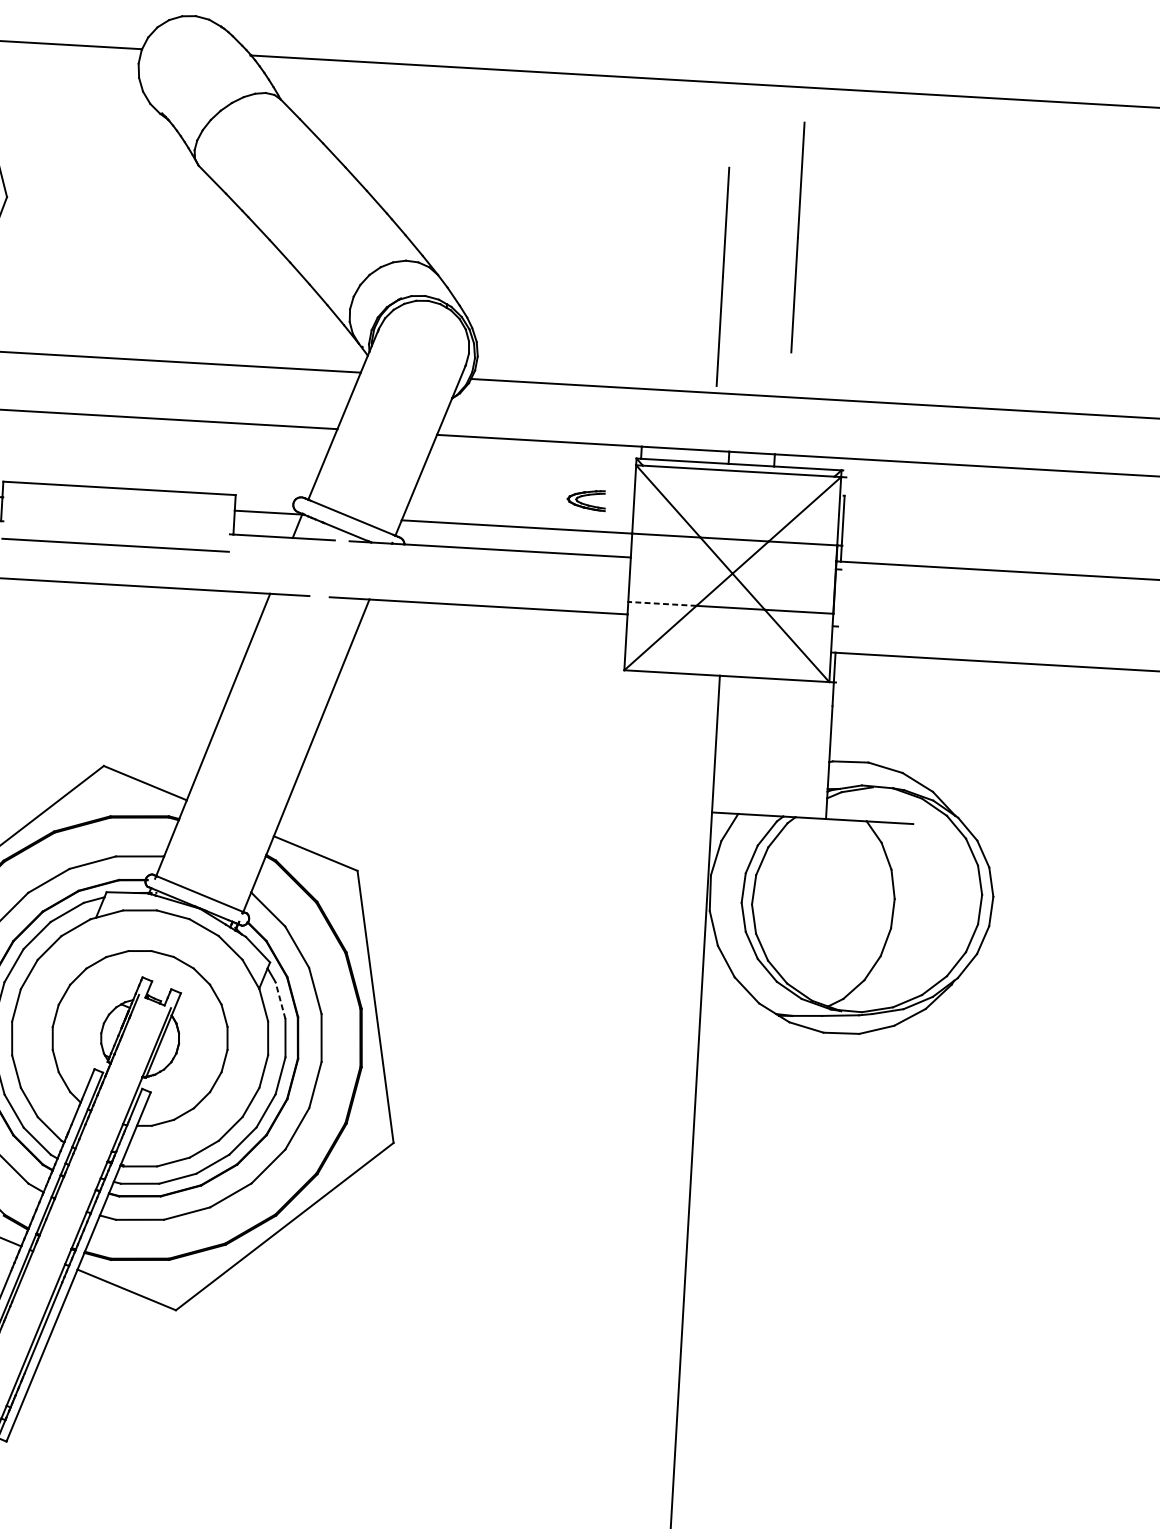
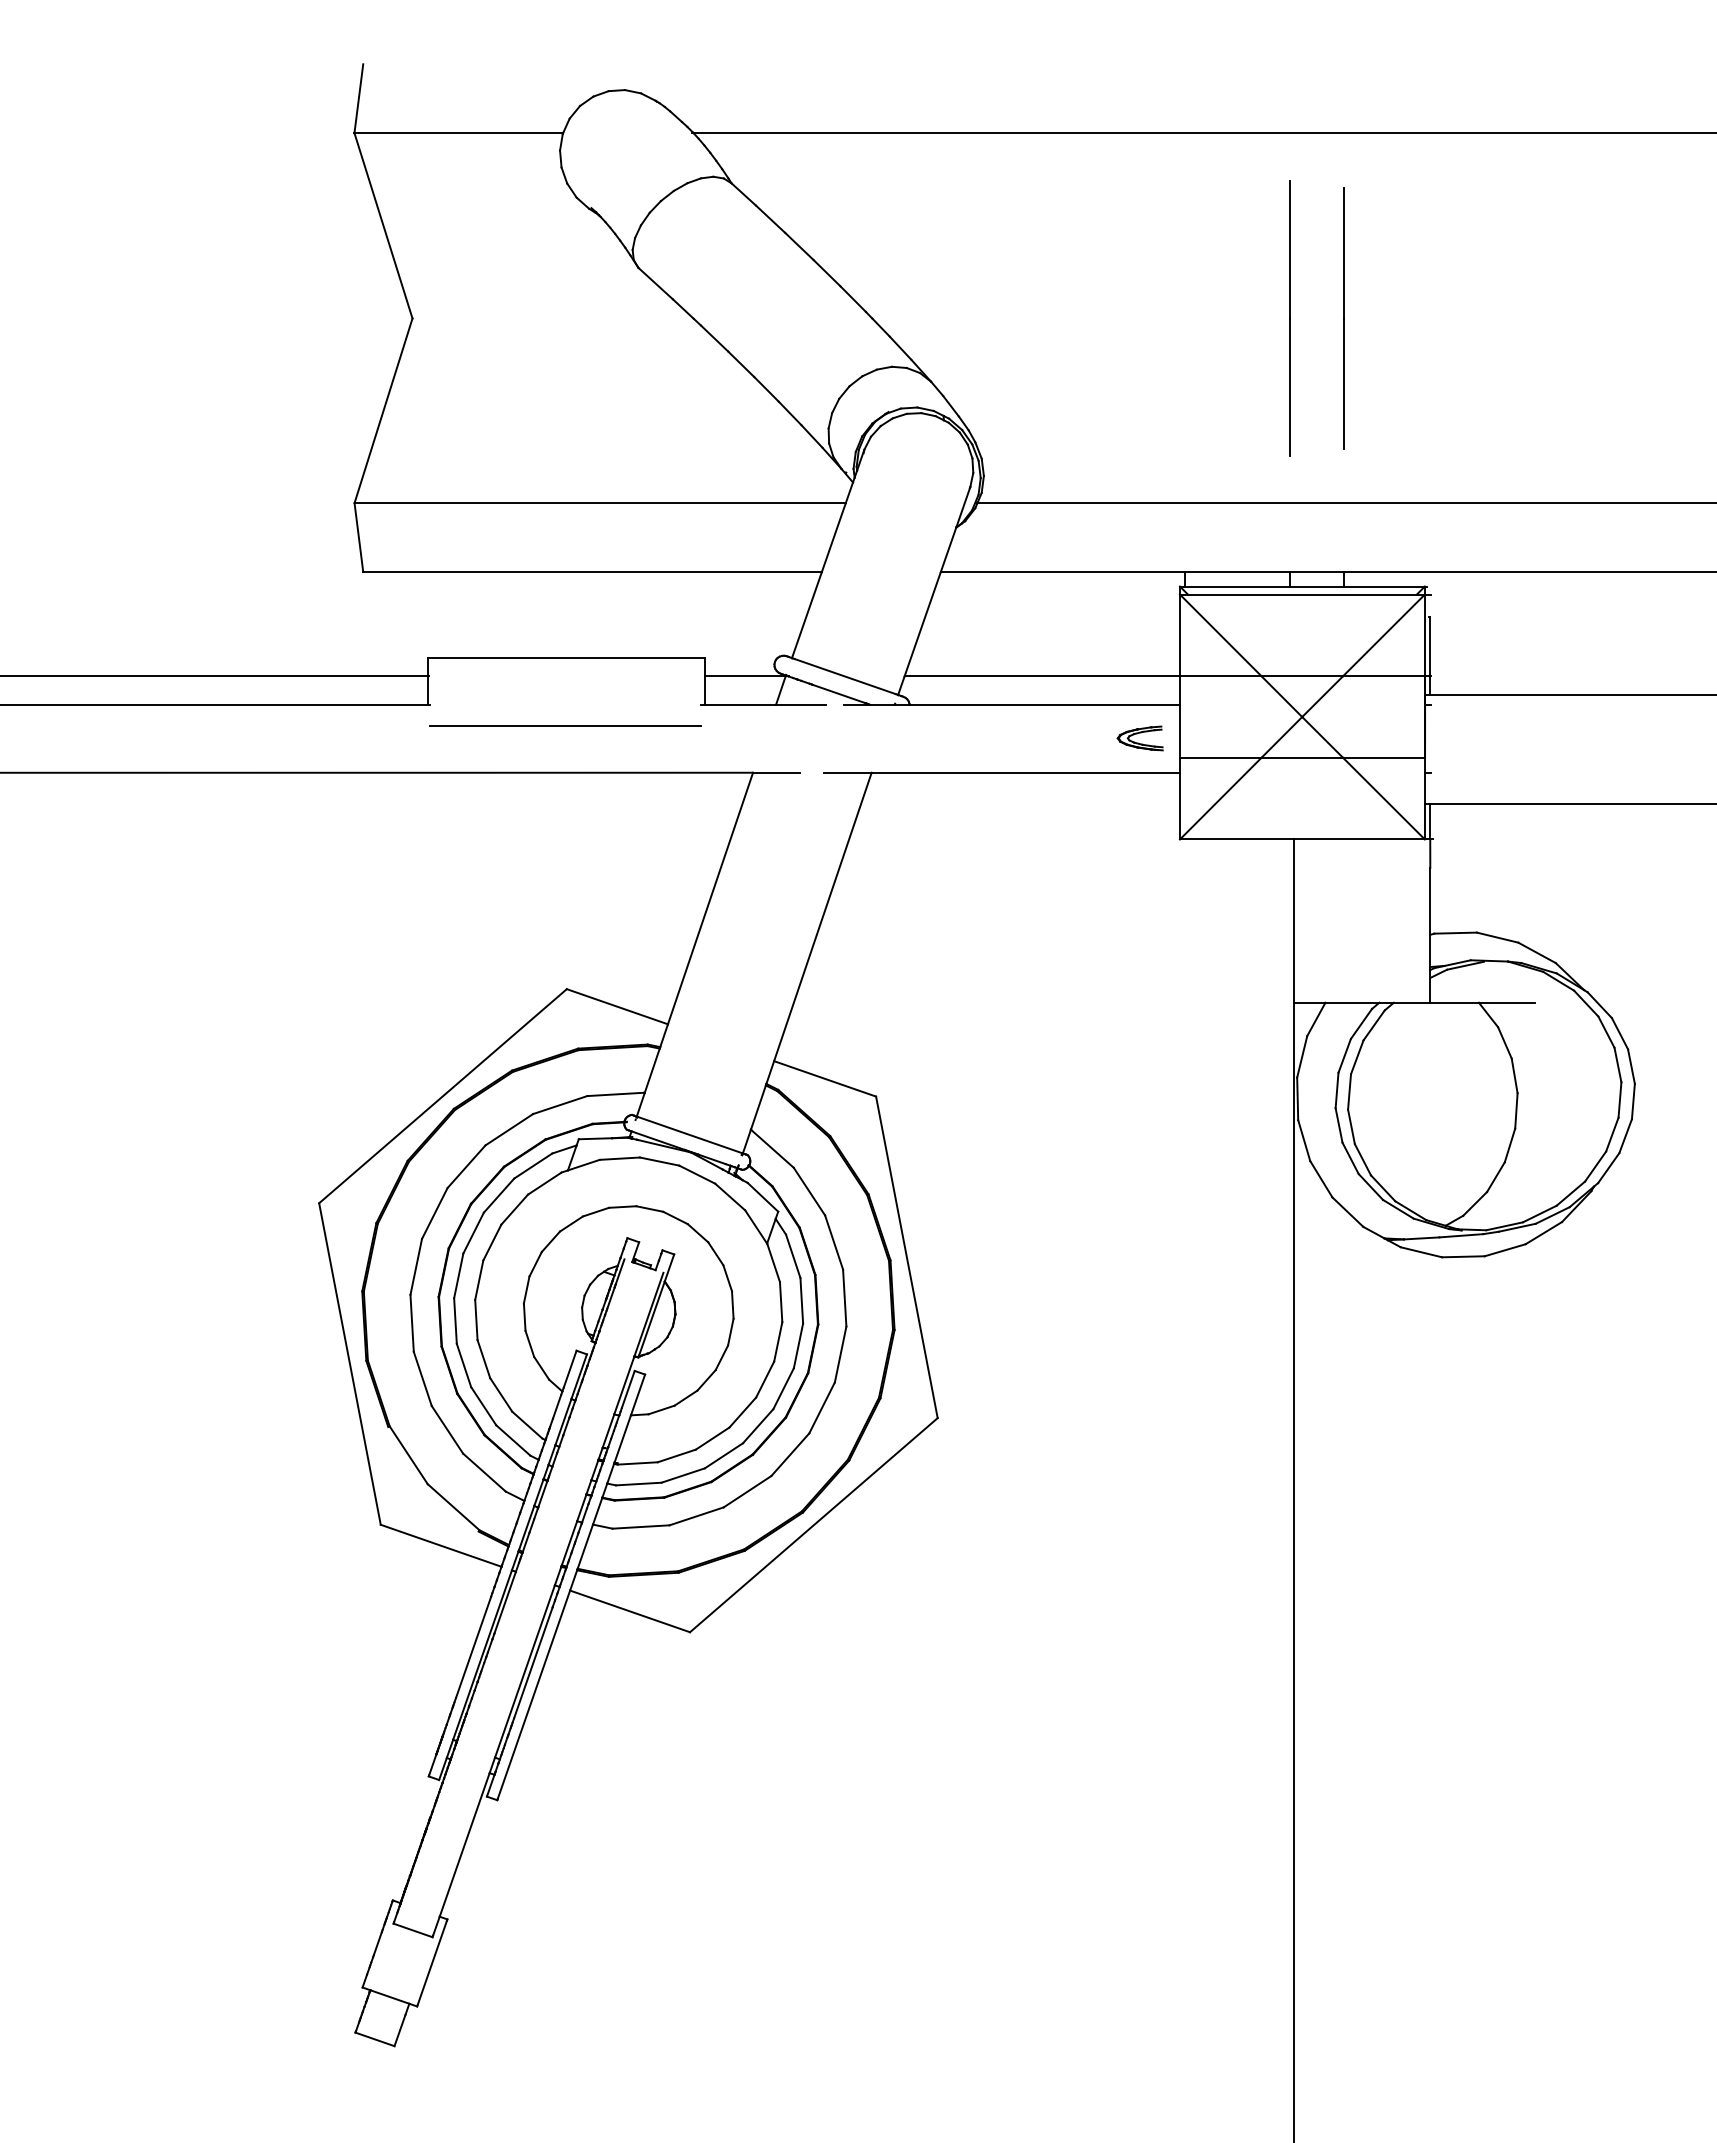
line: (797, 237) -> (1289, 318), moved
line: (722, 276) -> (1343, 318), moved
part: (585, 500) -> (1139, 738), moved
line: (662, 603) -> (1220, 757), dashed -> solid
line: (280, 1000) -> (793, 1256), dashed -> solid

